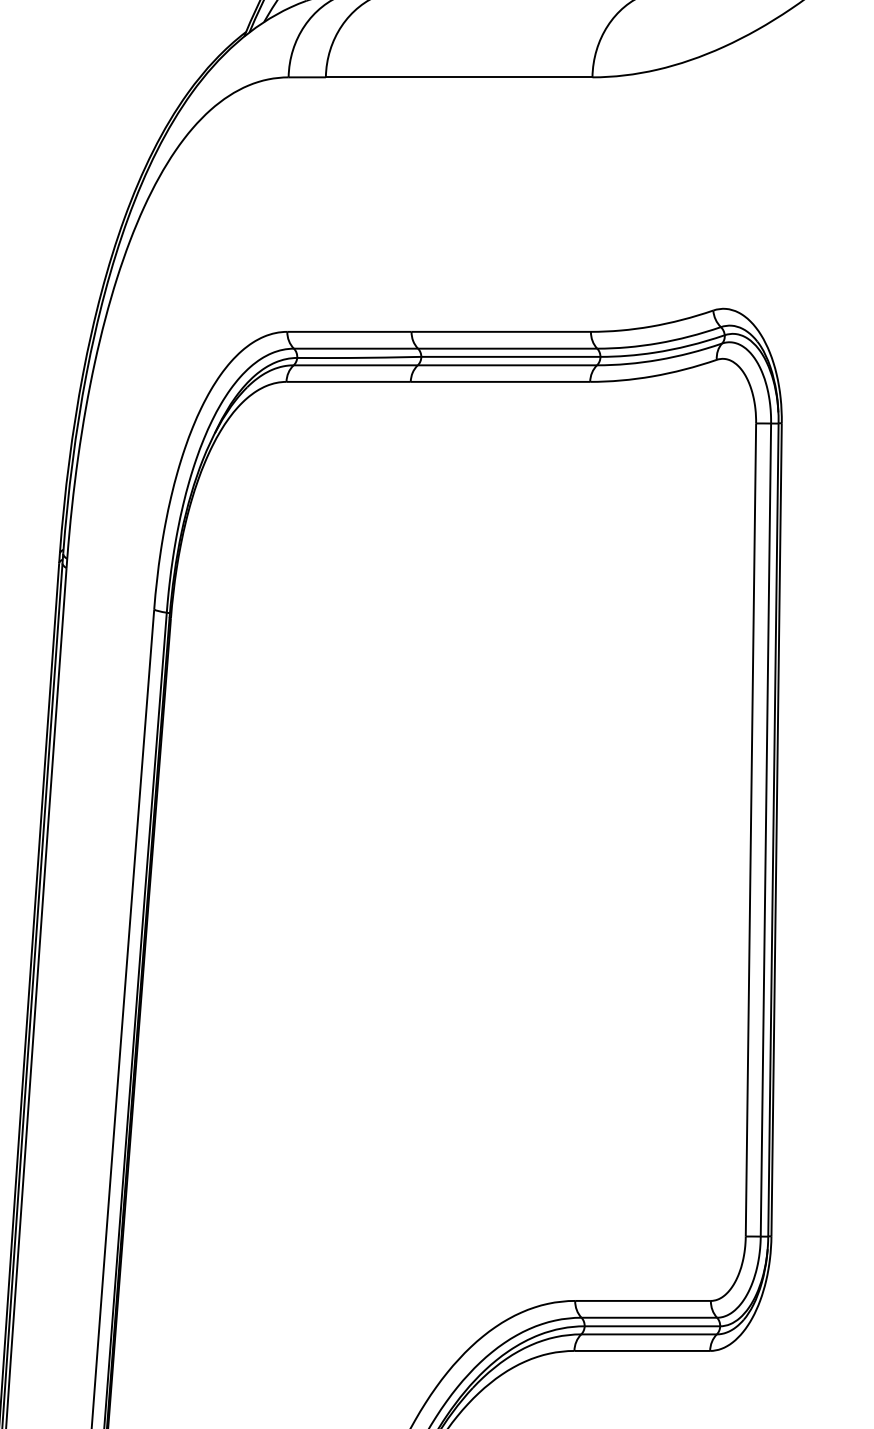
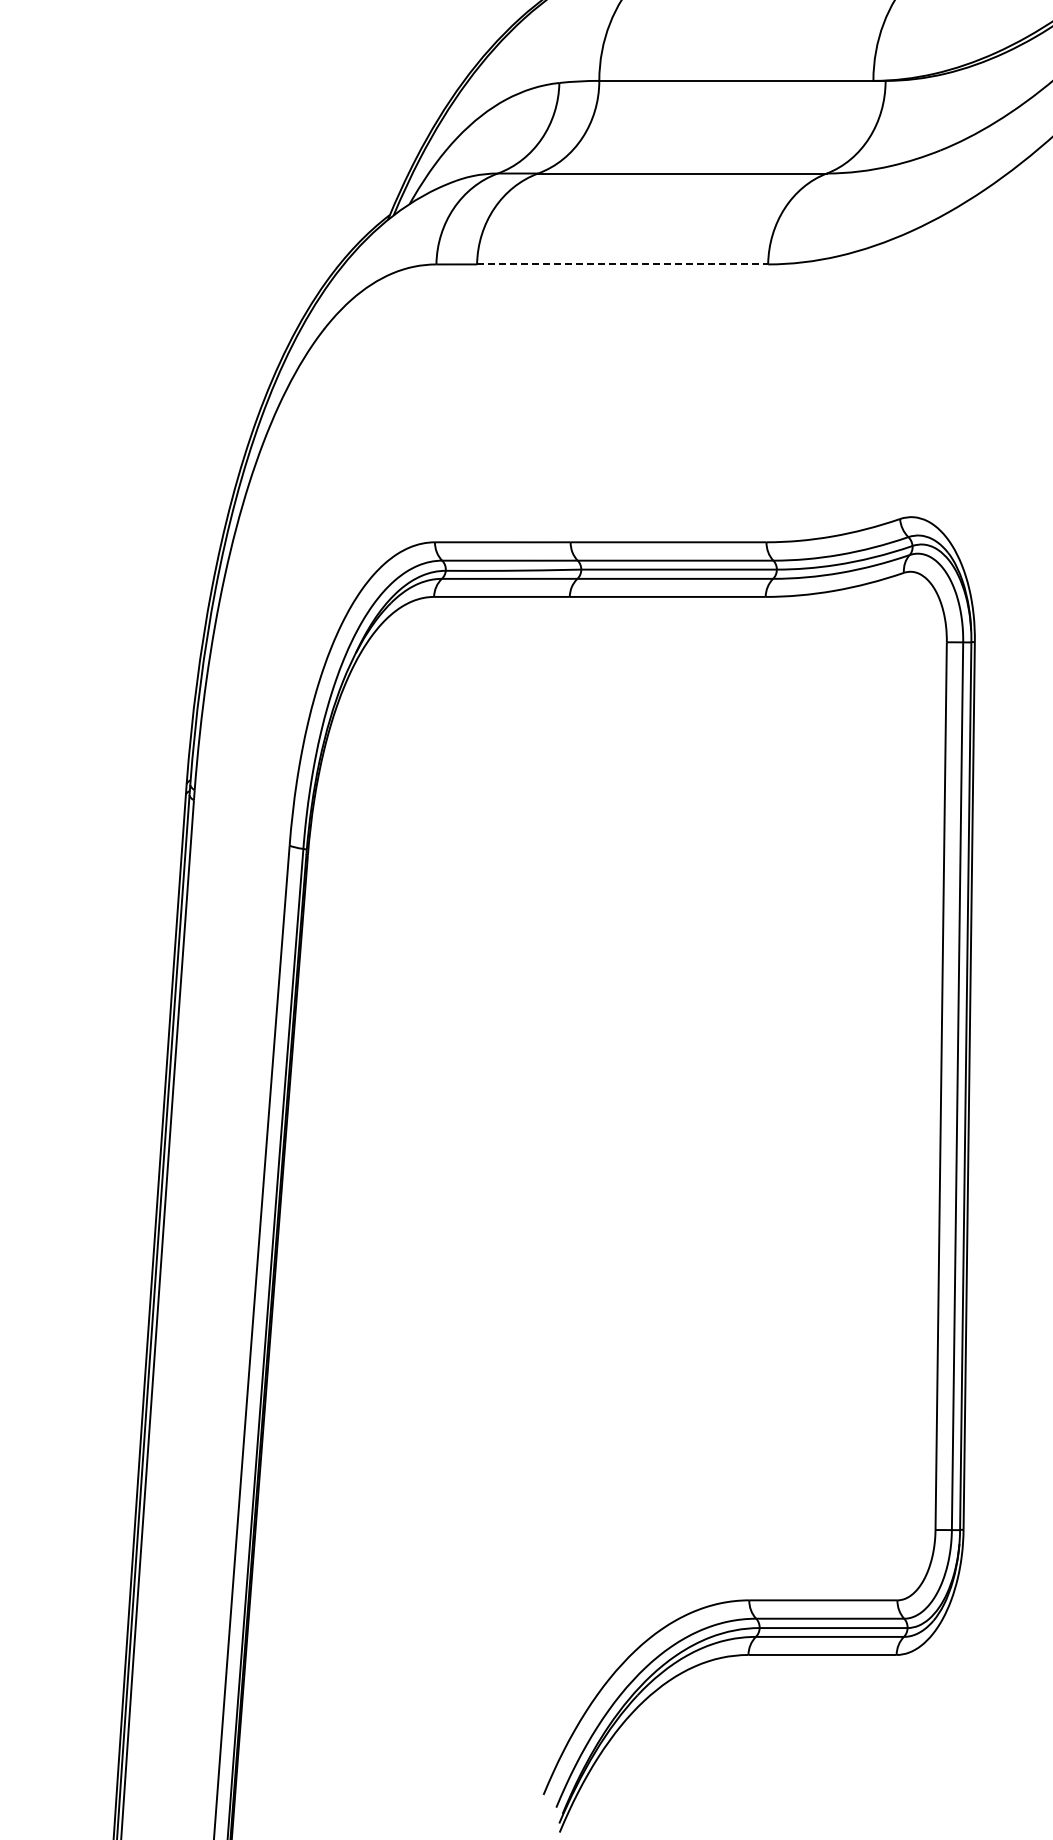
line: (459, 77) -> (622, 264), solid -> dashed

